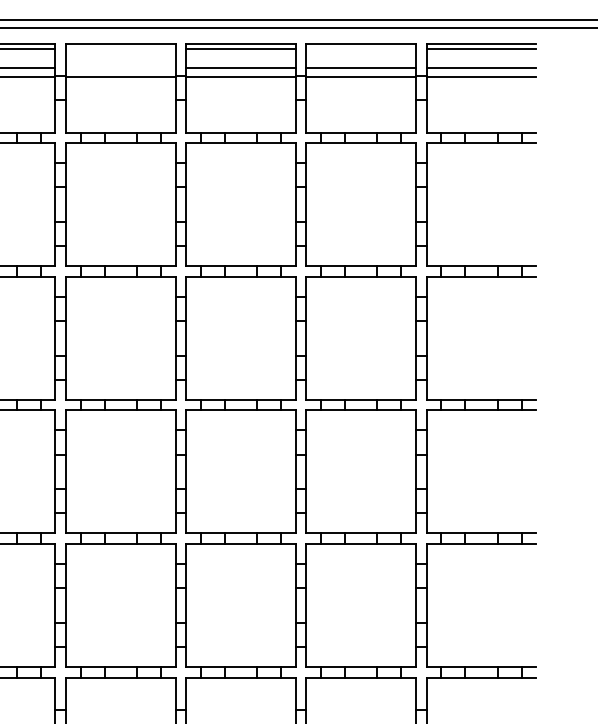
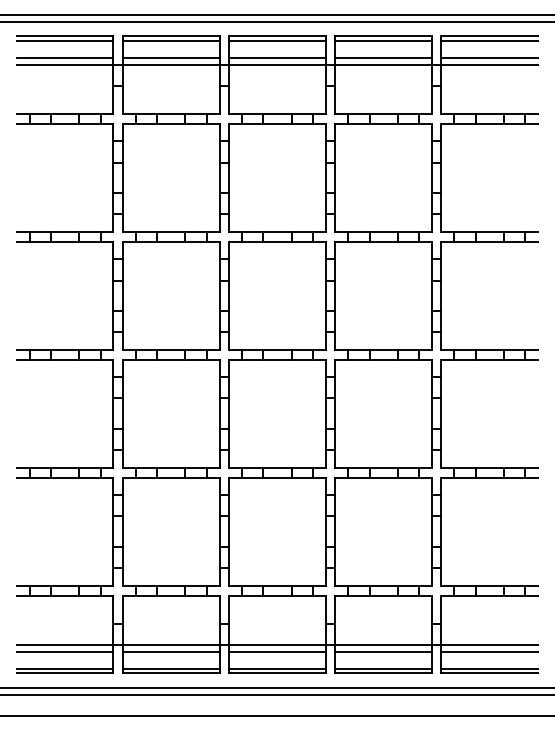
line: (119, 49) -> (170, 40), added
line: (361, 49) -> (383, 40), added
line: (119, 68) -> (170, 57), added

